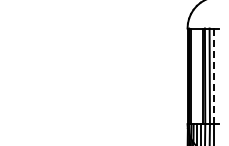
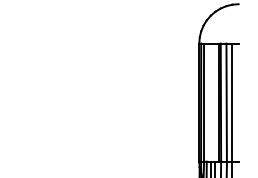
line: (214, 76) -> (232, 102), dashed -> solid

